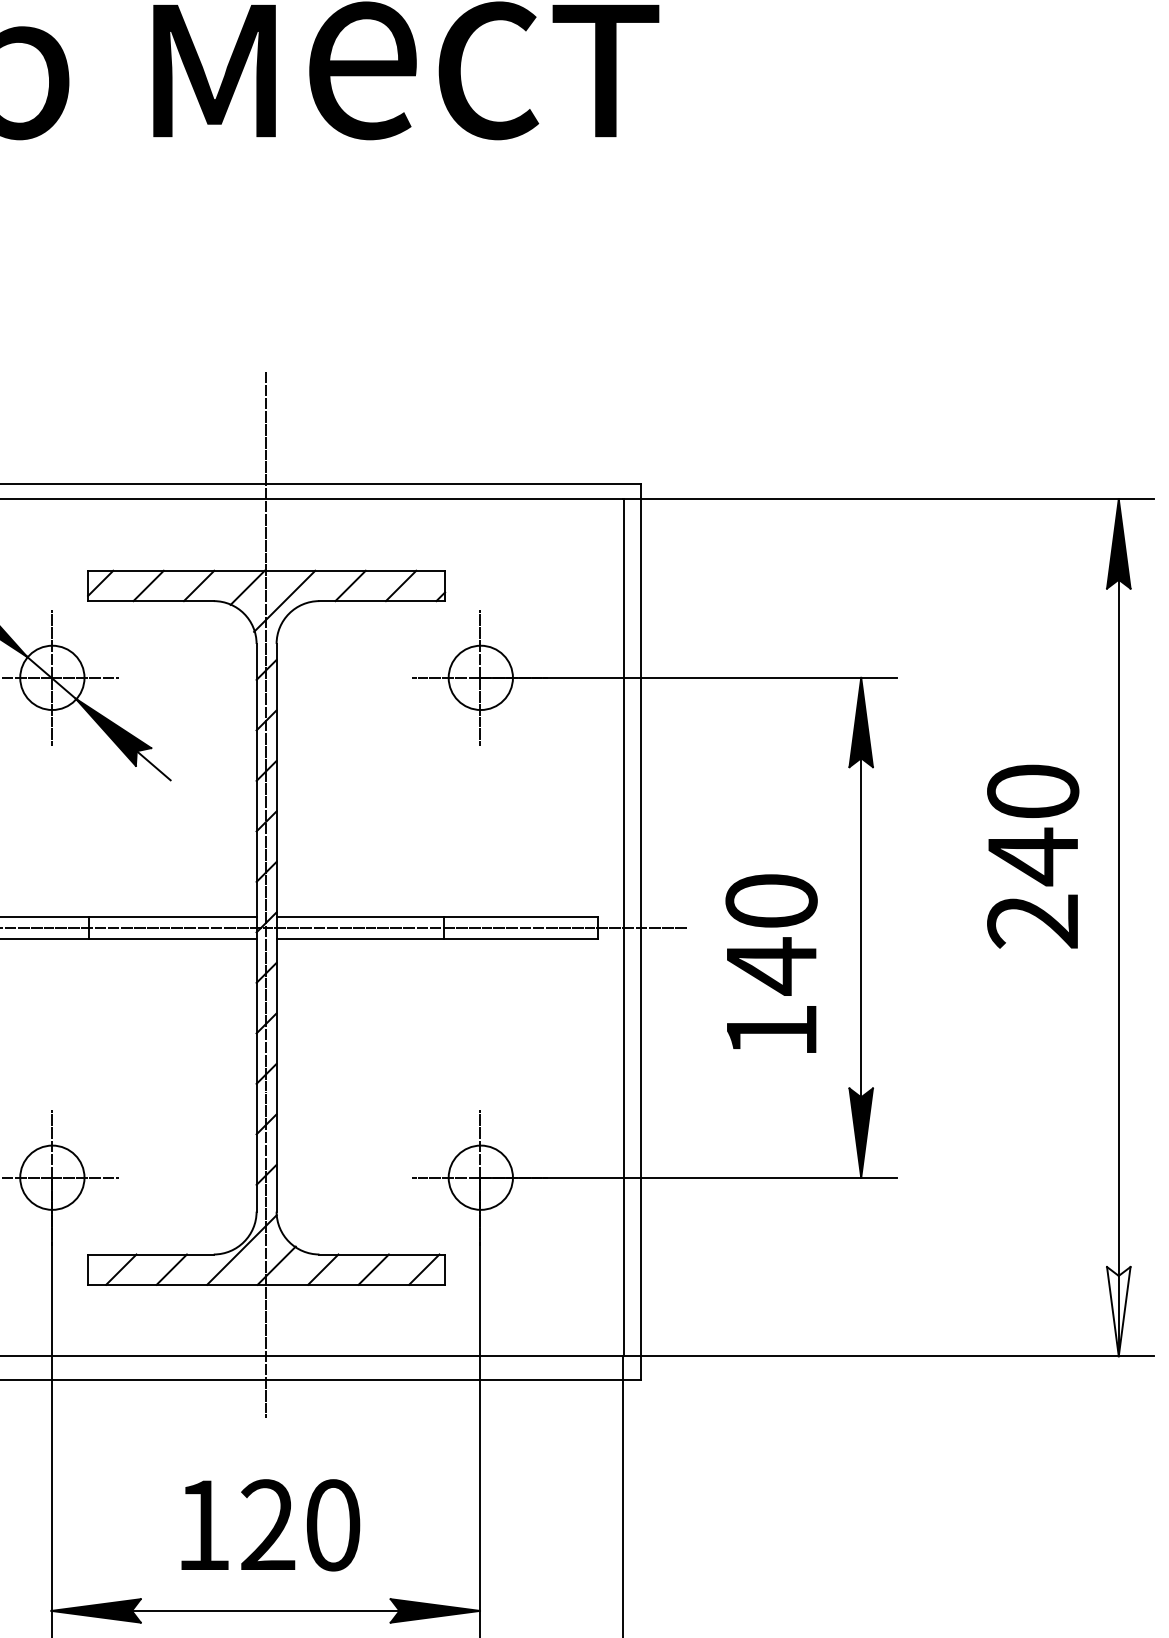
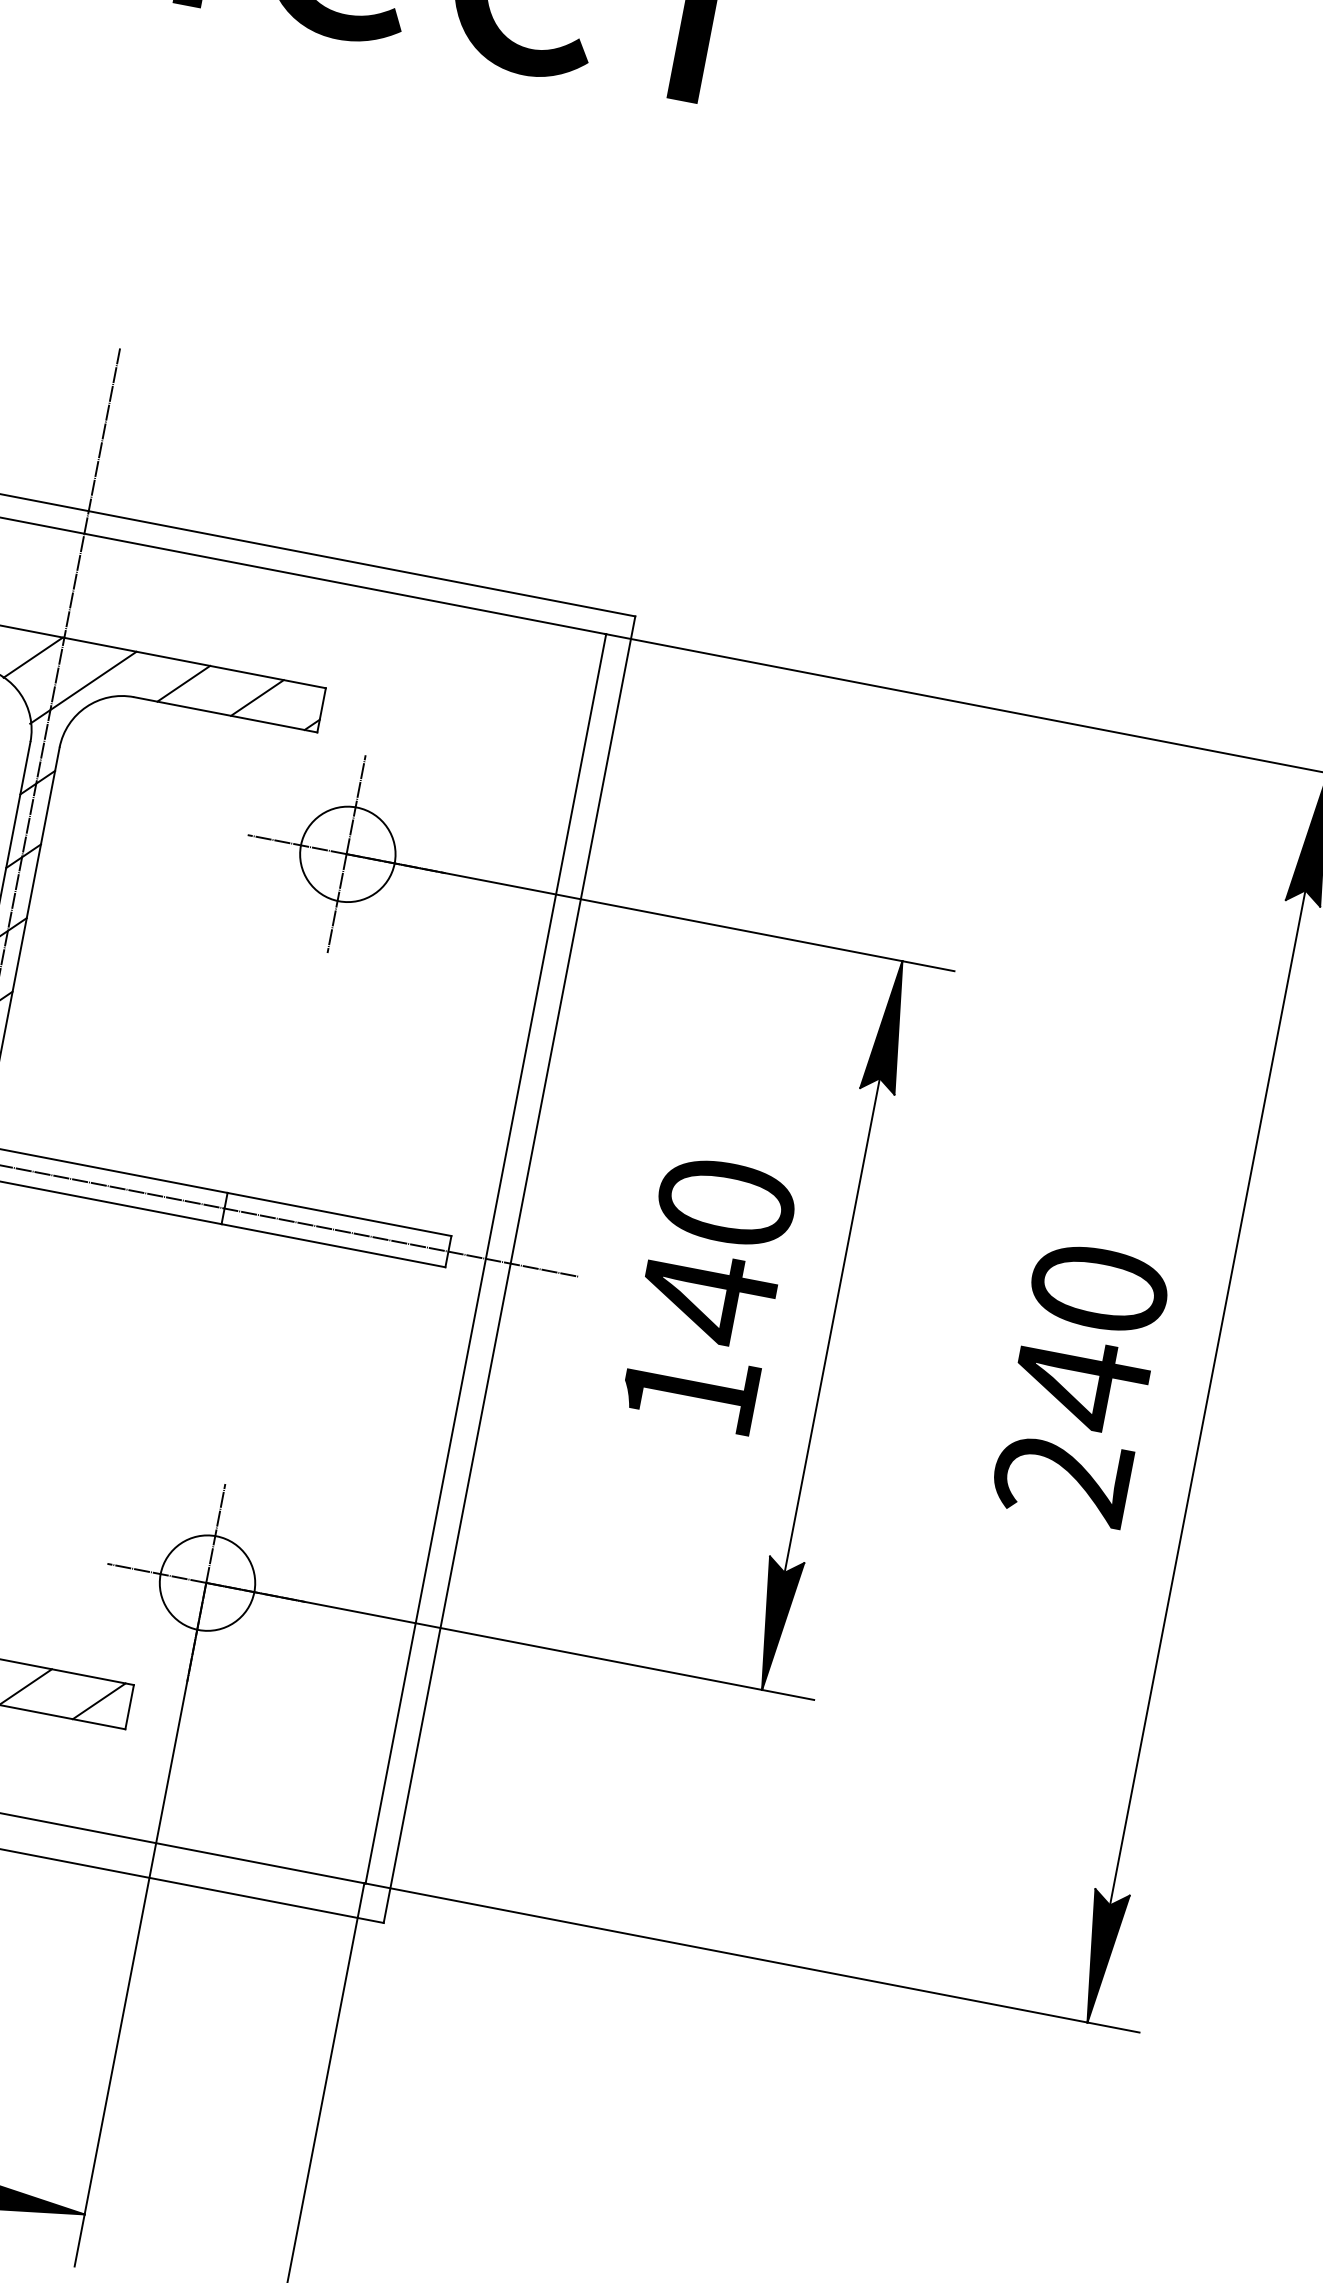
text: (1033, 856) -> (1081, 1383), moved
text: (771, 963) -> (708, 1293), moved
fill: (1118, 1311) -> (1099, 1957), added

